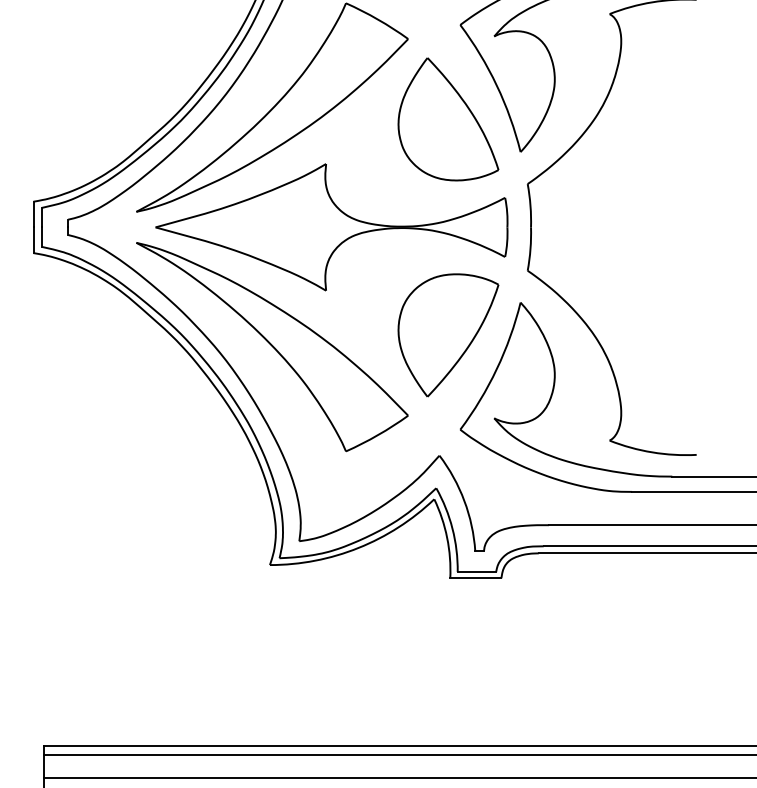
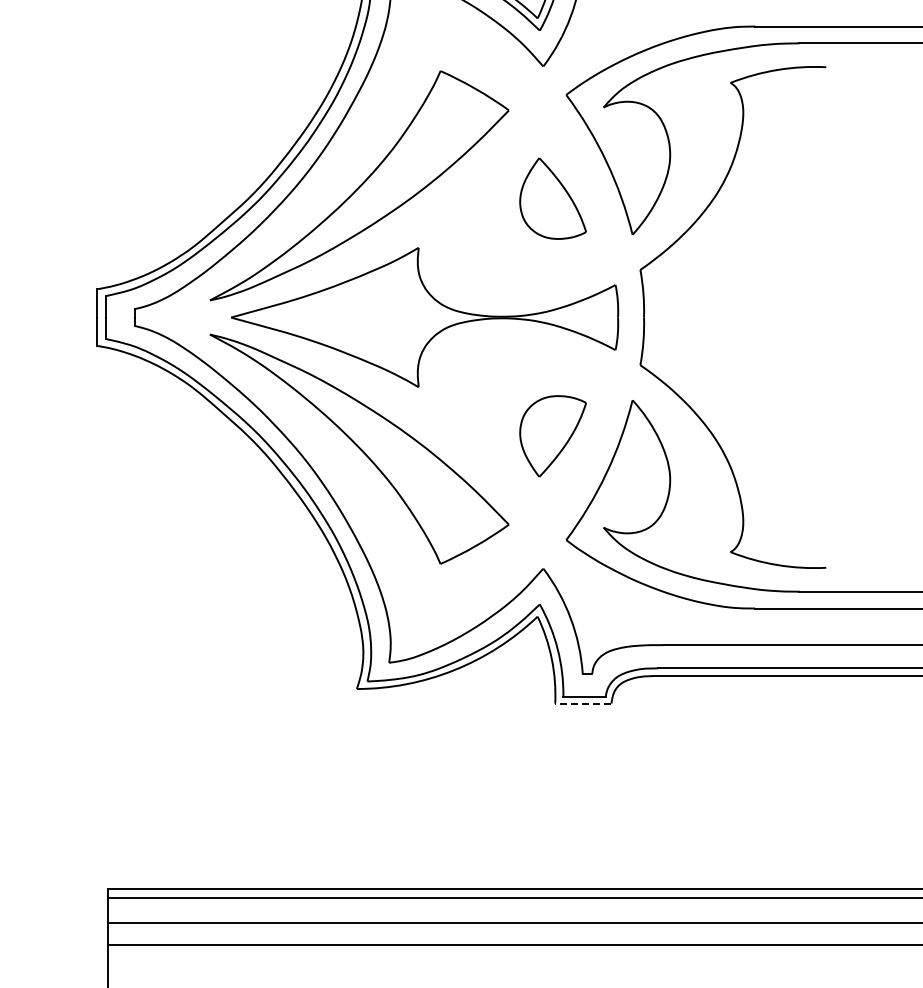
part: (447, 119) -> (552, 198), size x0.6
part: (447, 335) -> (552, 436), size x0.6
line: (475, 578) -> (582, 703), solid -> dashed

